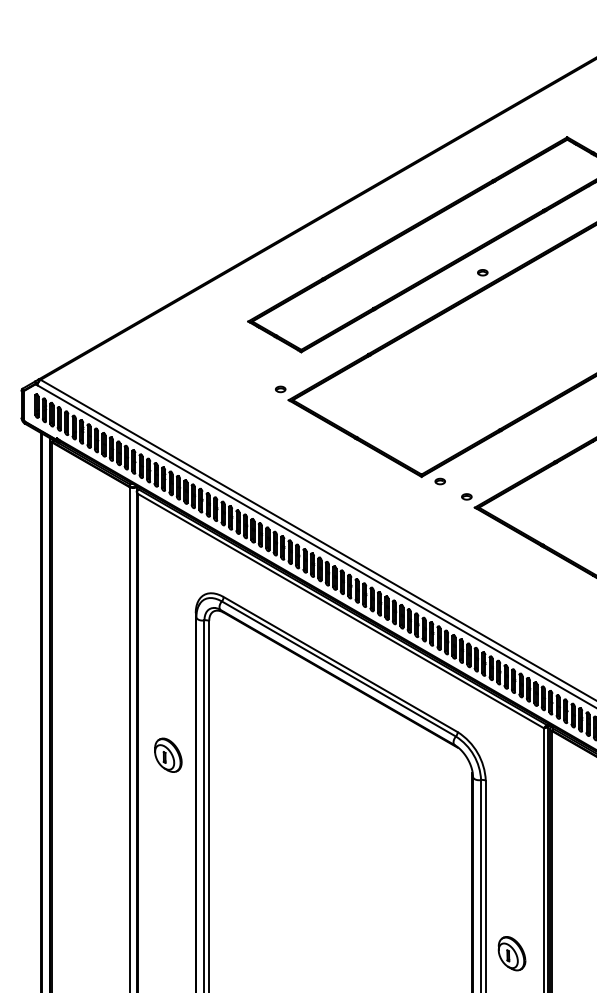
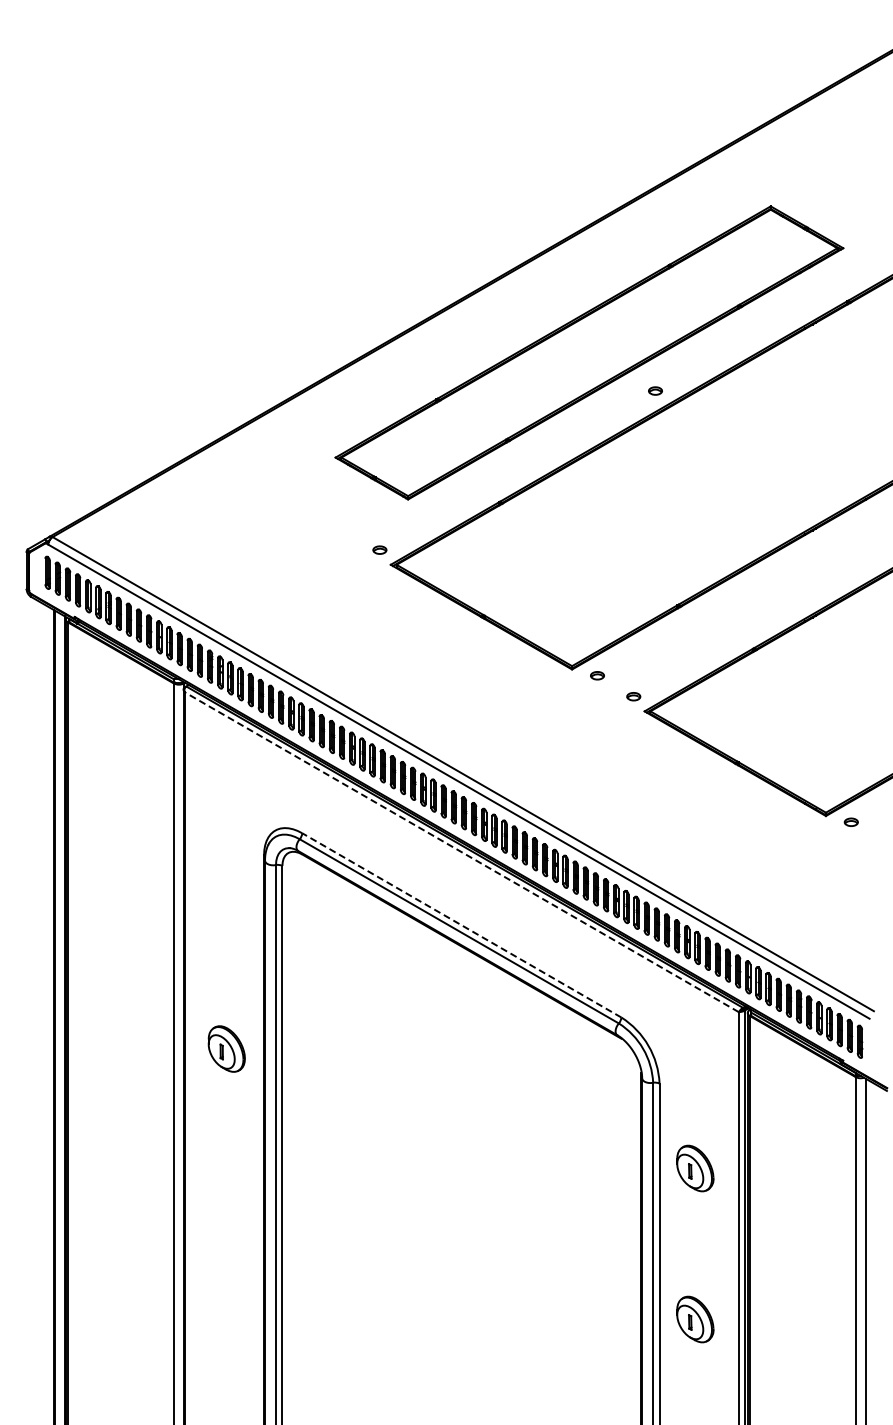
line: (340, 611) -> (461, 852), solid -> dashed
line: (340, 664) -> (461, 925), solid -> dashed
part: (512, 842) -> (695, 1168), added

